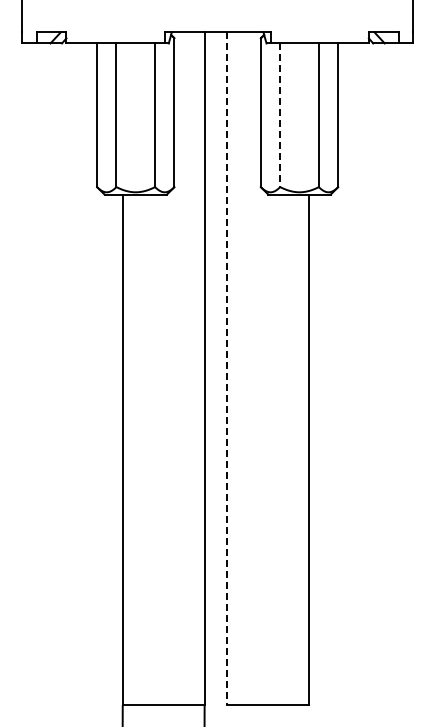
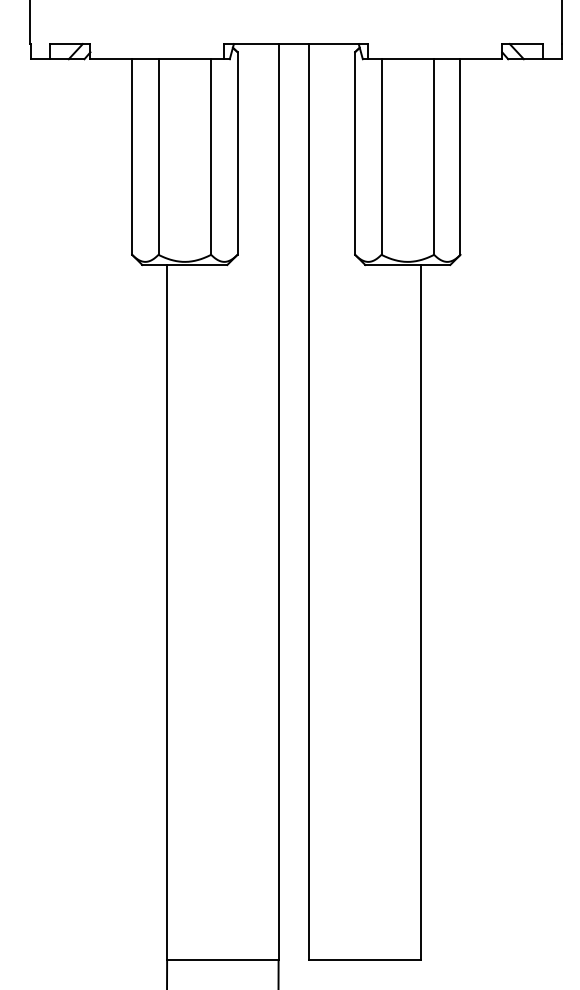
line: (280, 115) -> (381, 157), dashed -> solid
line: (226, 369) -> (308, 503), dashed -> solid

